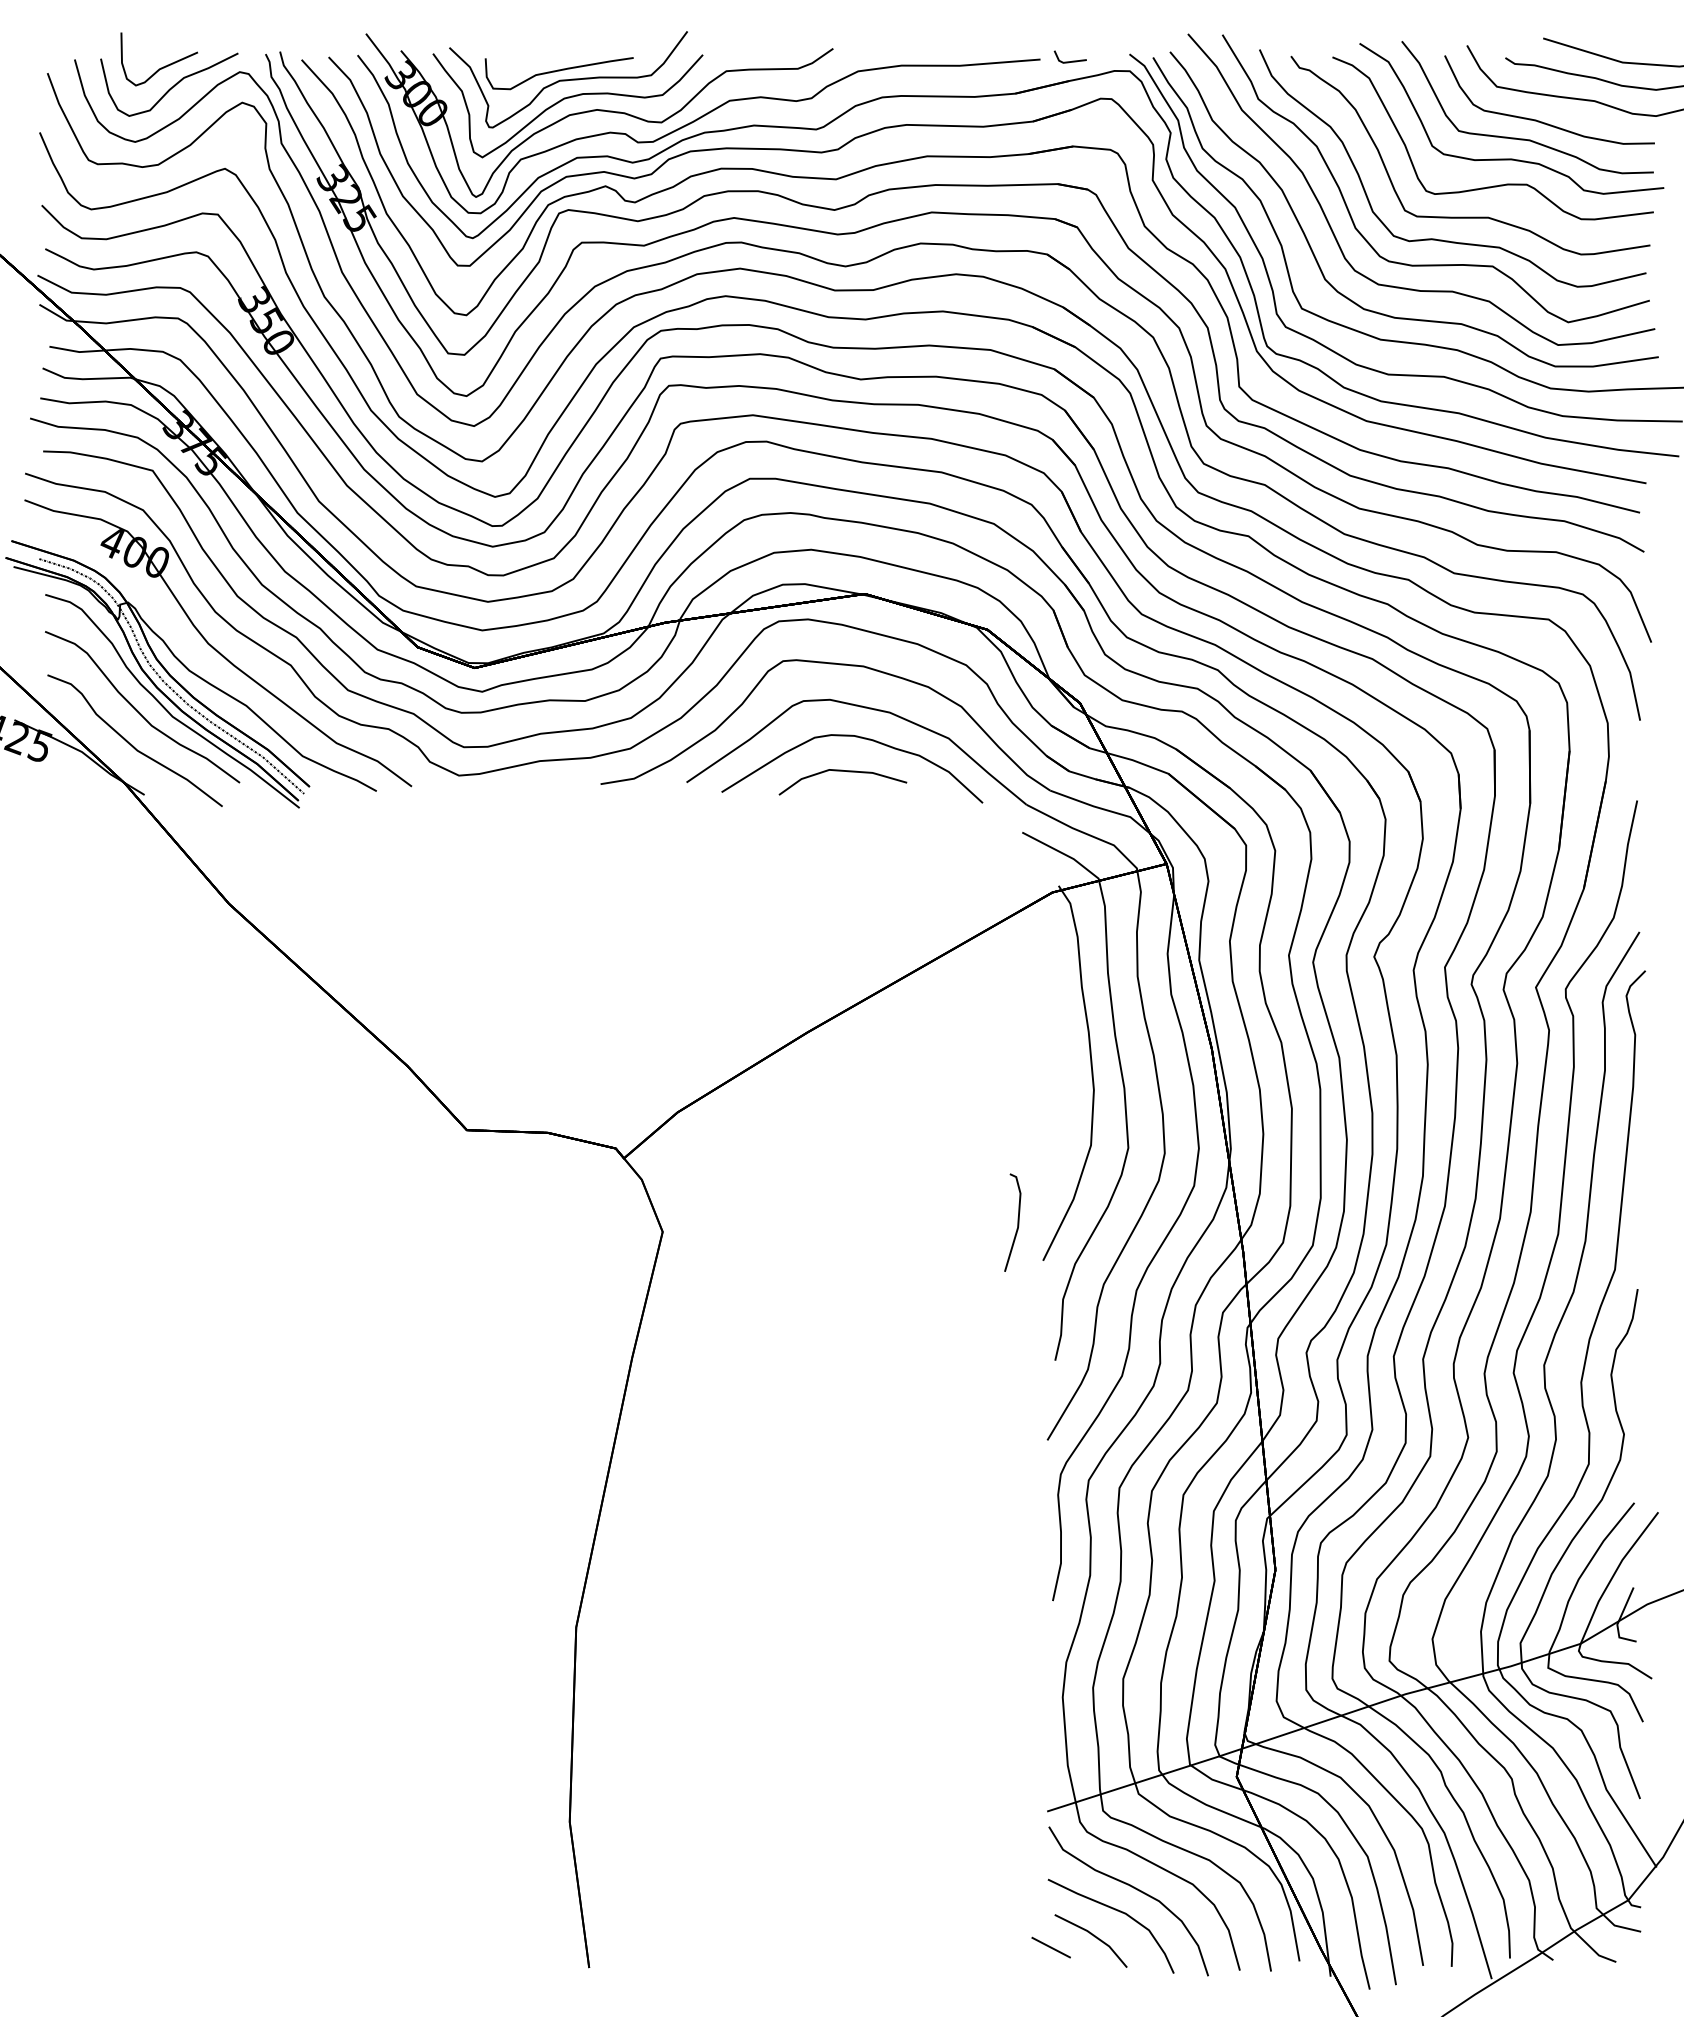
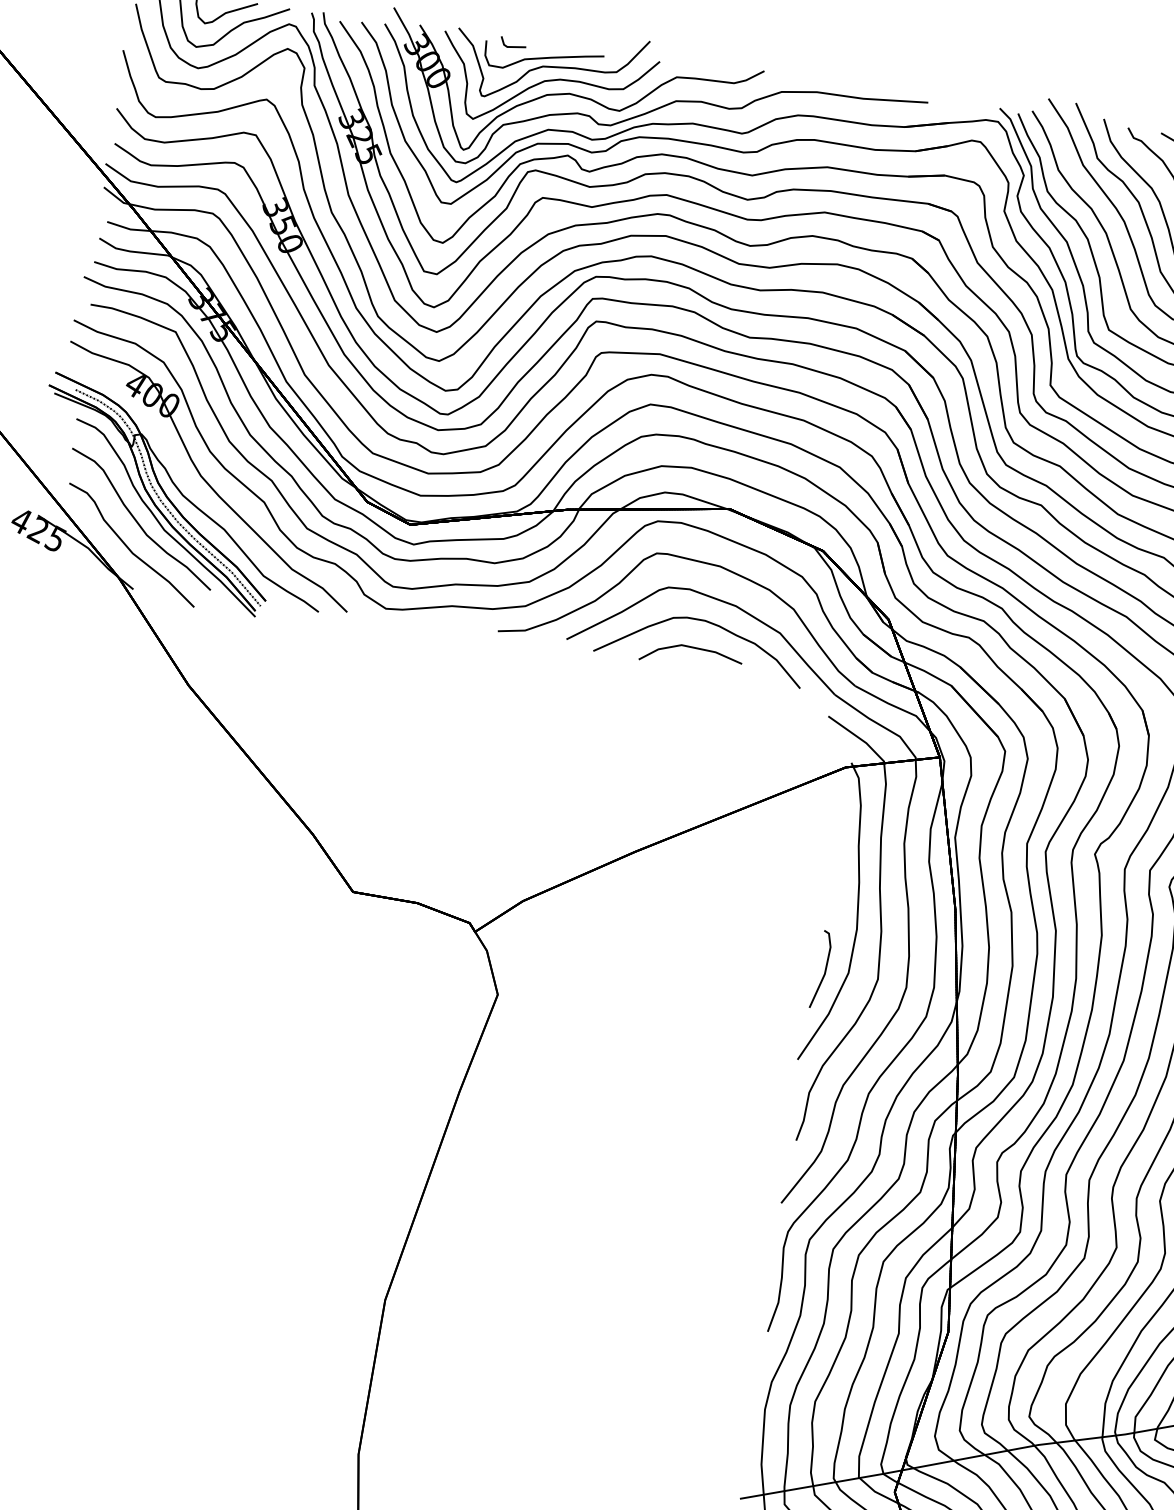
part: (1069, 56) -> (512, 42), moved
part: (1012, 1222) -> (821, 969), moved

